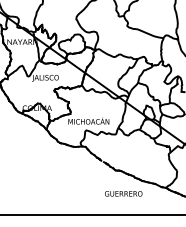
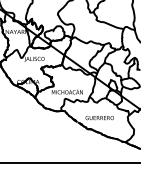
text: (123, 193) -> (99, 117), moved

